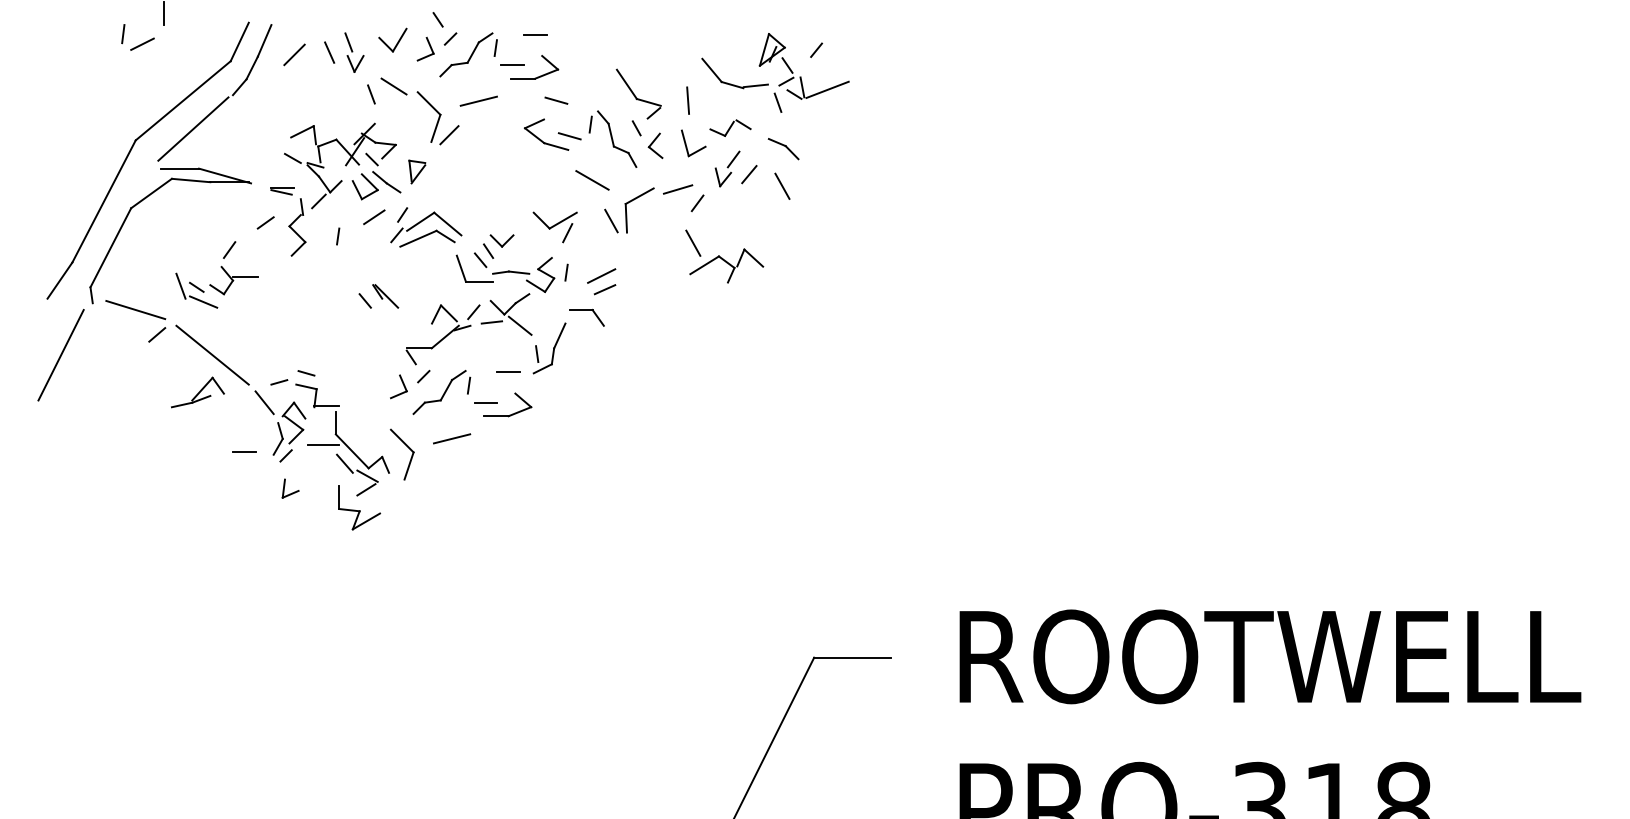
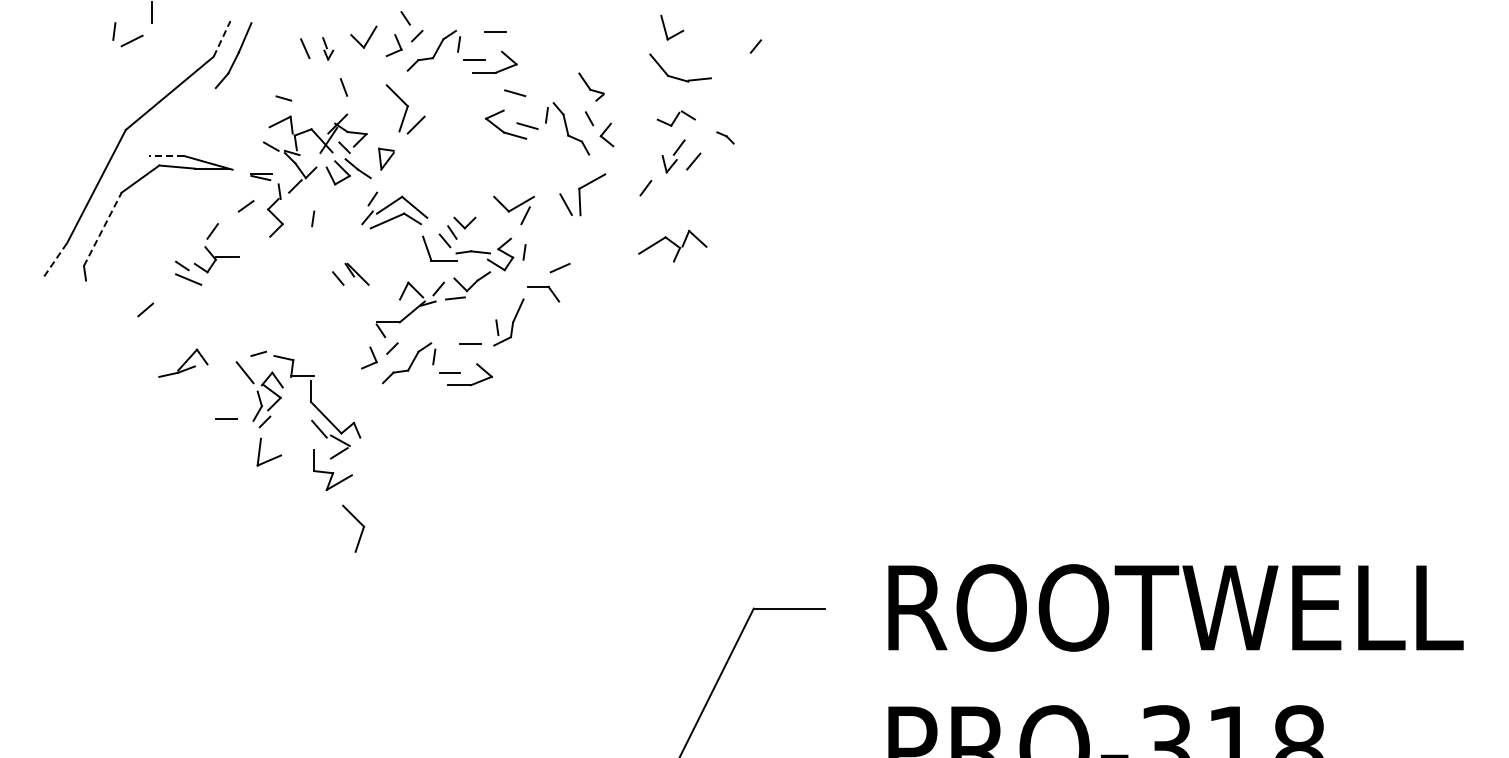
line: (240, 41) -> (222, 38), solid -> dashed
part: (353, 52) -> (327, 48), size x0.6
line: (294, 54) -> (272, 50), removed
part: (804, 72) -> (744, 67), removed
line: (393, 85) -> (364, 79), removed
part: (638, 93) -> (591, 86), size x0.6
line: (687, 99) -> (636, 92), removed
line: (478, 101) -> (443, 93), removed
line: (192, 129) -> (178, 119), removed
part: (687, 146) -> (666, 30), moved
part: (783, 148) -> (725, 137), size x0.6
line: (179, 169) -> (166, 156), solid -> dashed
line: (592, 179) -> (548, 166), removed
line: (781, 186) -> (723, 172), removed
line: (677, 189) -> (627, 175), removed
line: (374, 216) -> (346, 200), removed
line: (692, 242) -> (641, 224), removed
line: (111, 246) -> (103, 228), solid -> dashed
line: (601, 276) -> (556, 255), removed
line: (60, 280) -> (56, 259), solid -> dashed
line: (180, 285) -> (167, 264), removed
line: (135, 309) -> (125, 286), removed
line: (520, 325) -> (481, 301), removed
line: (60, 354) -> (56, 328), removed
line: (212, 354) -> (196, 328), removed
line: (306, 373) -> (283, 98), moved
line: (451, 438) -> (418, 405), removed
line: (323, 444) -> (299, 411), removed
part: (407, 447) -> (358, 522), moved
part: (289, 488) -> (268, 452), size x1.6

